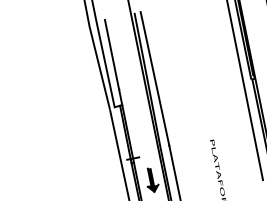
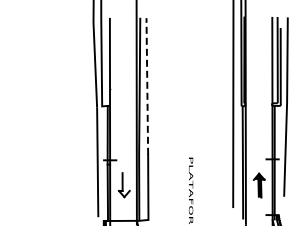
line: (154, 77) -> (147, 85), solid -> dashed
fill: (152, 180) -> (124, 185), removed

